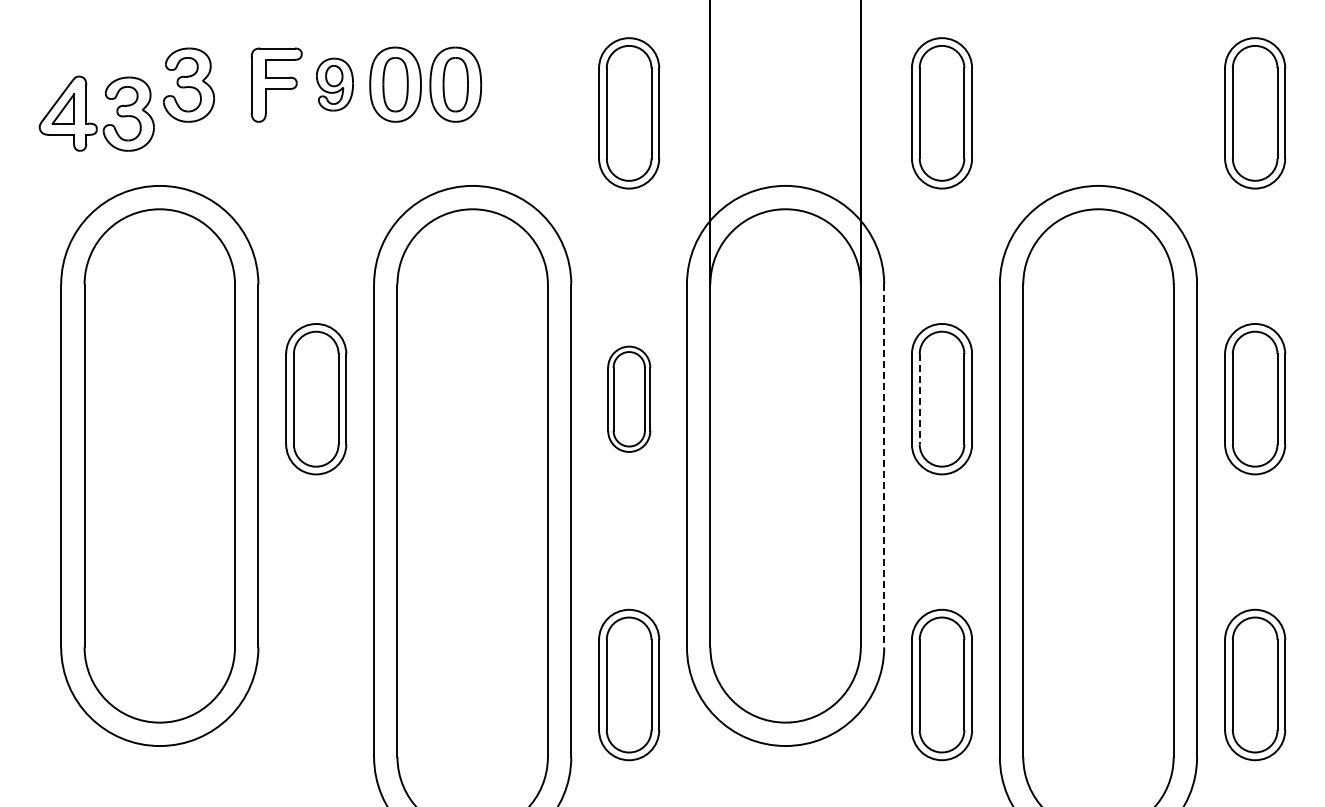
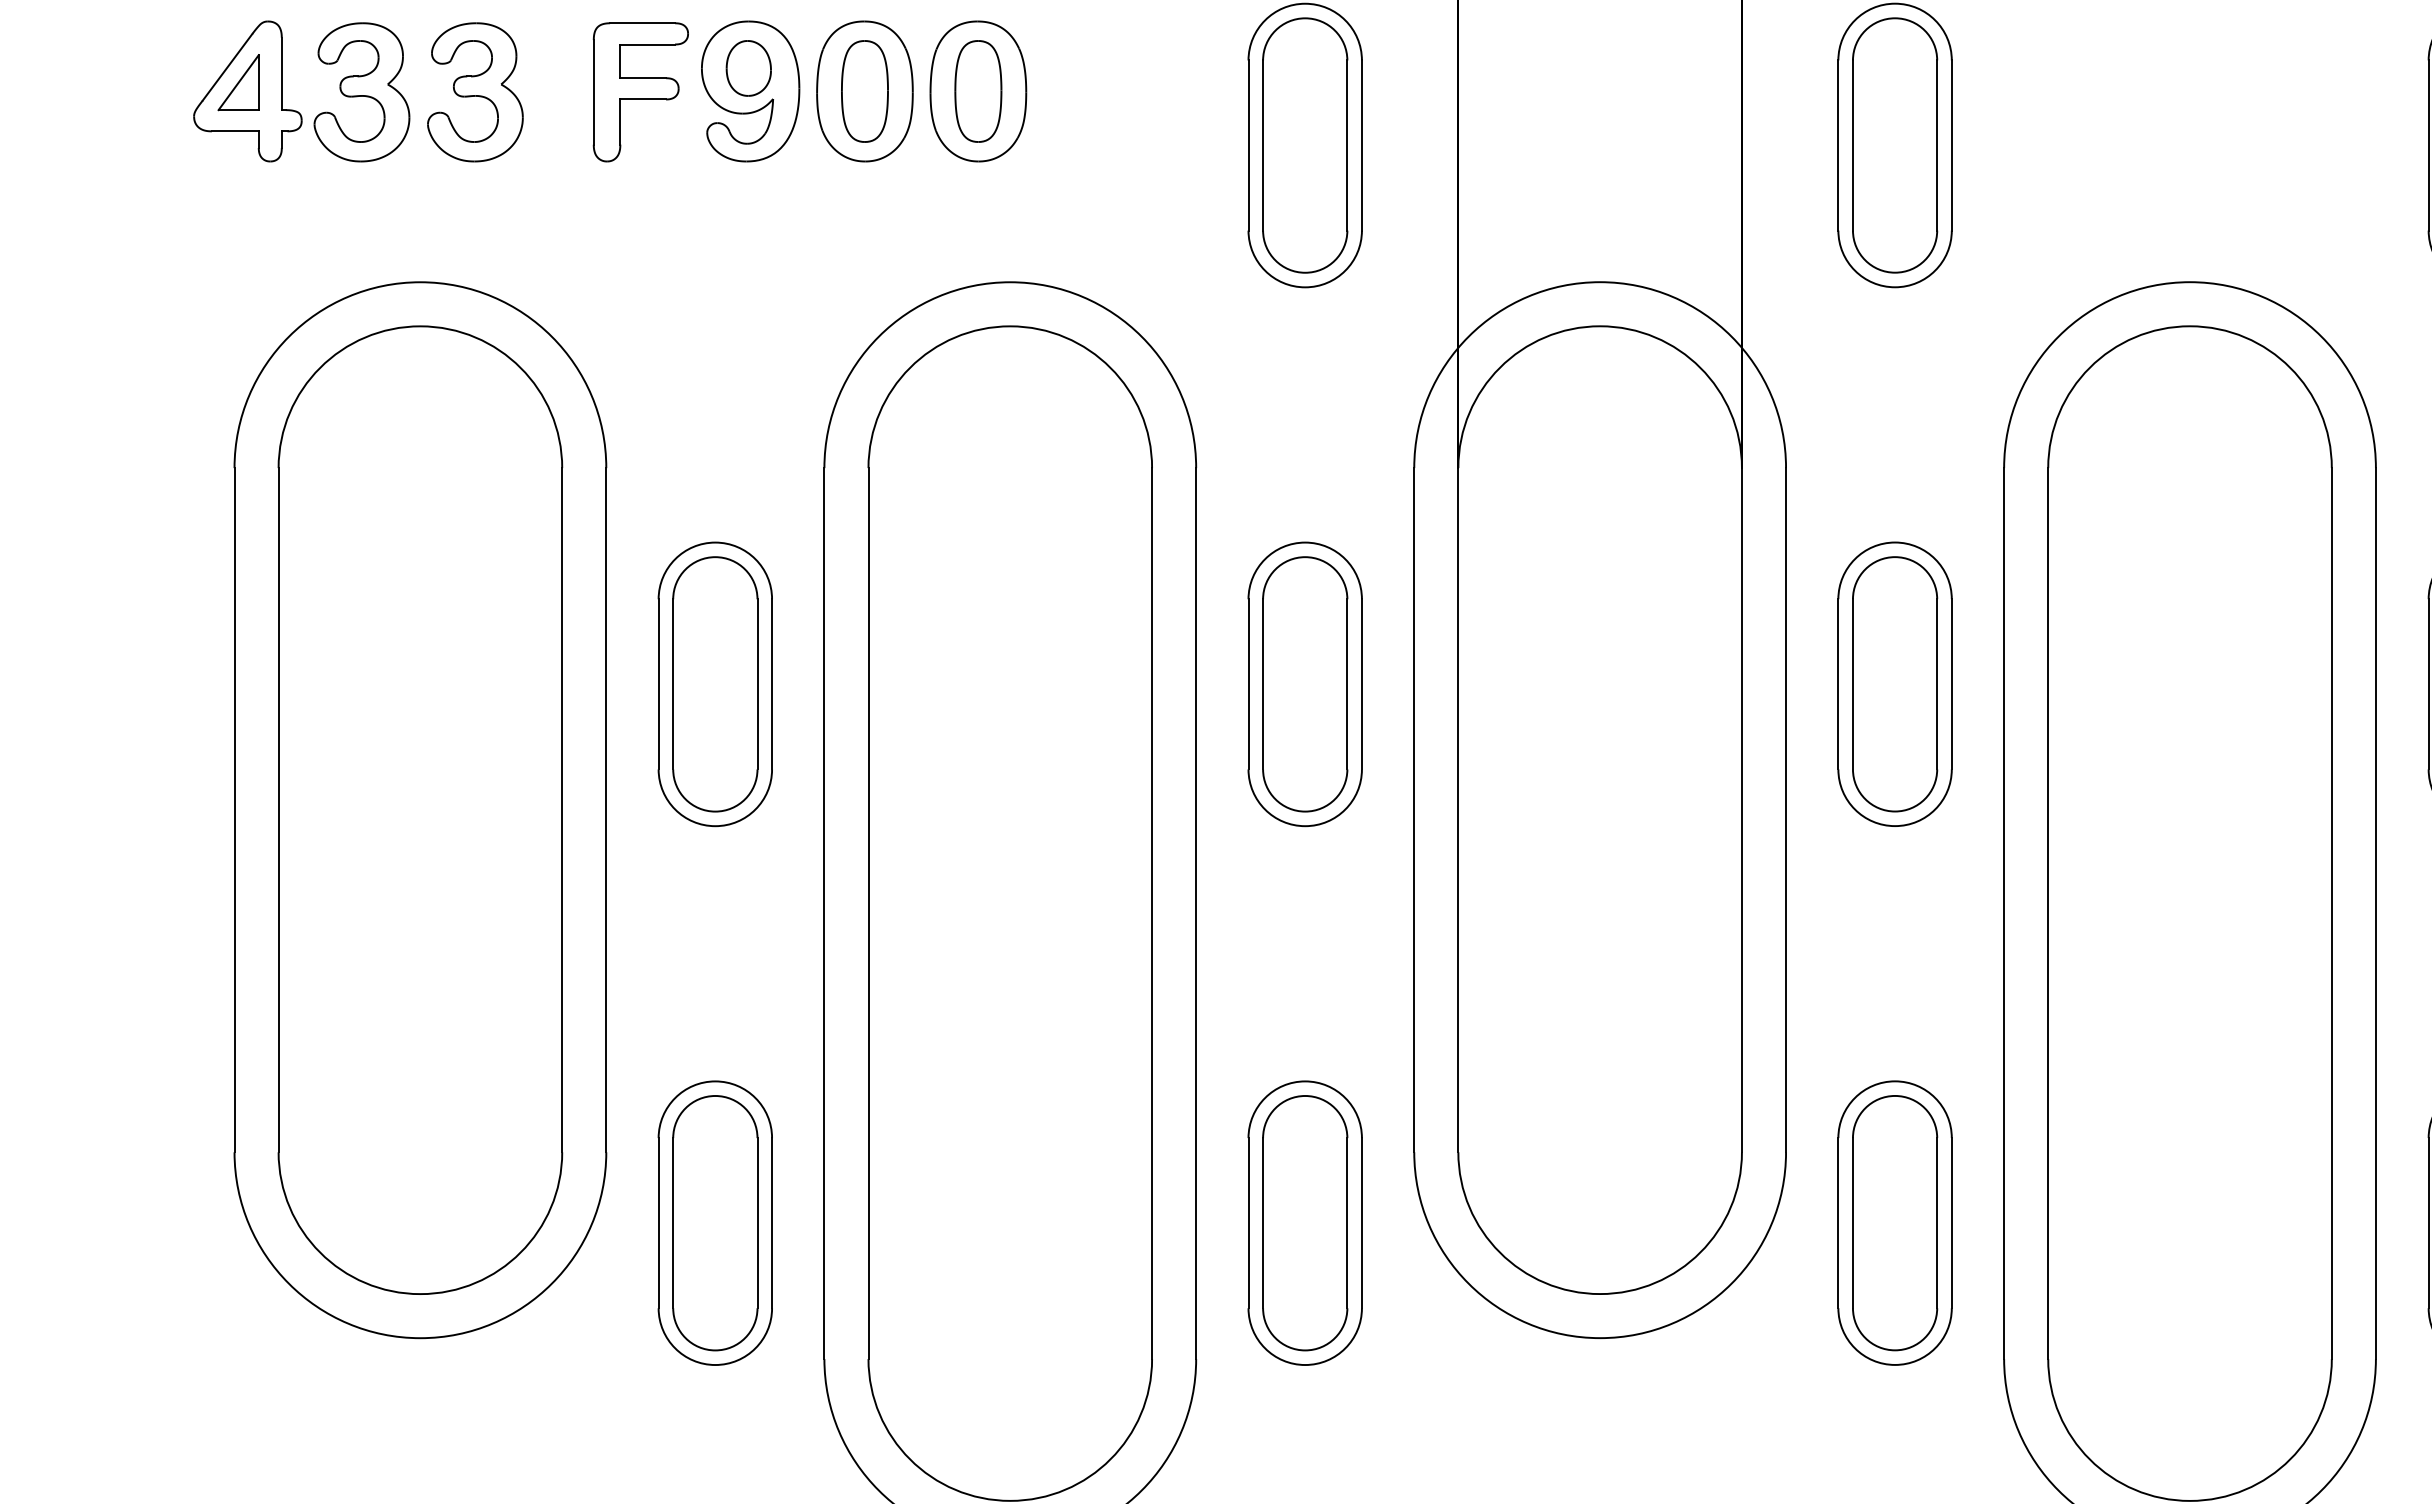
part: (334, 84) -> (749, 91), size x1.43
part: (86, 113) -> (282, 91), moved
part: (629, 399) -> (1305, 684), size x1.43
line: (919, 399) -> (1852, 684), dashed -> solid
line: (884, 466) -> (1786, 811), dashed -> solid
part: (316, 684) -> (715, 1222), added

